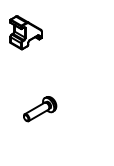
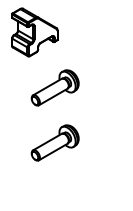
part: (40, 71) -> (55, 88), added

